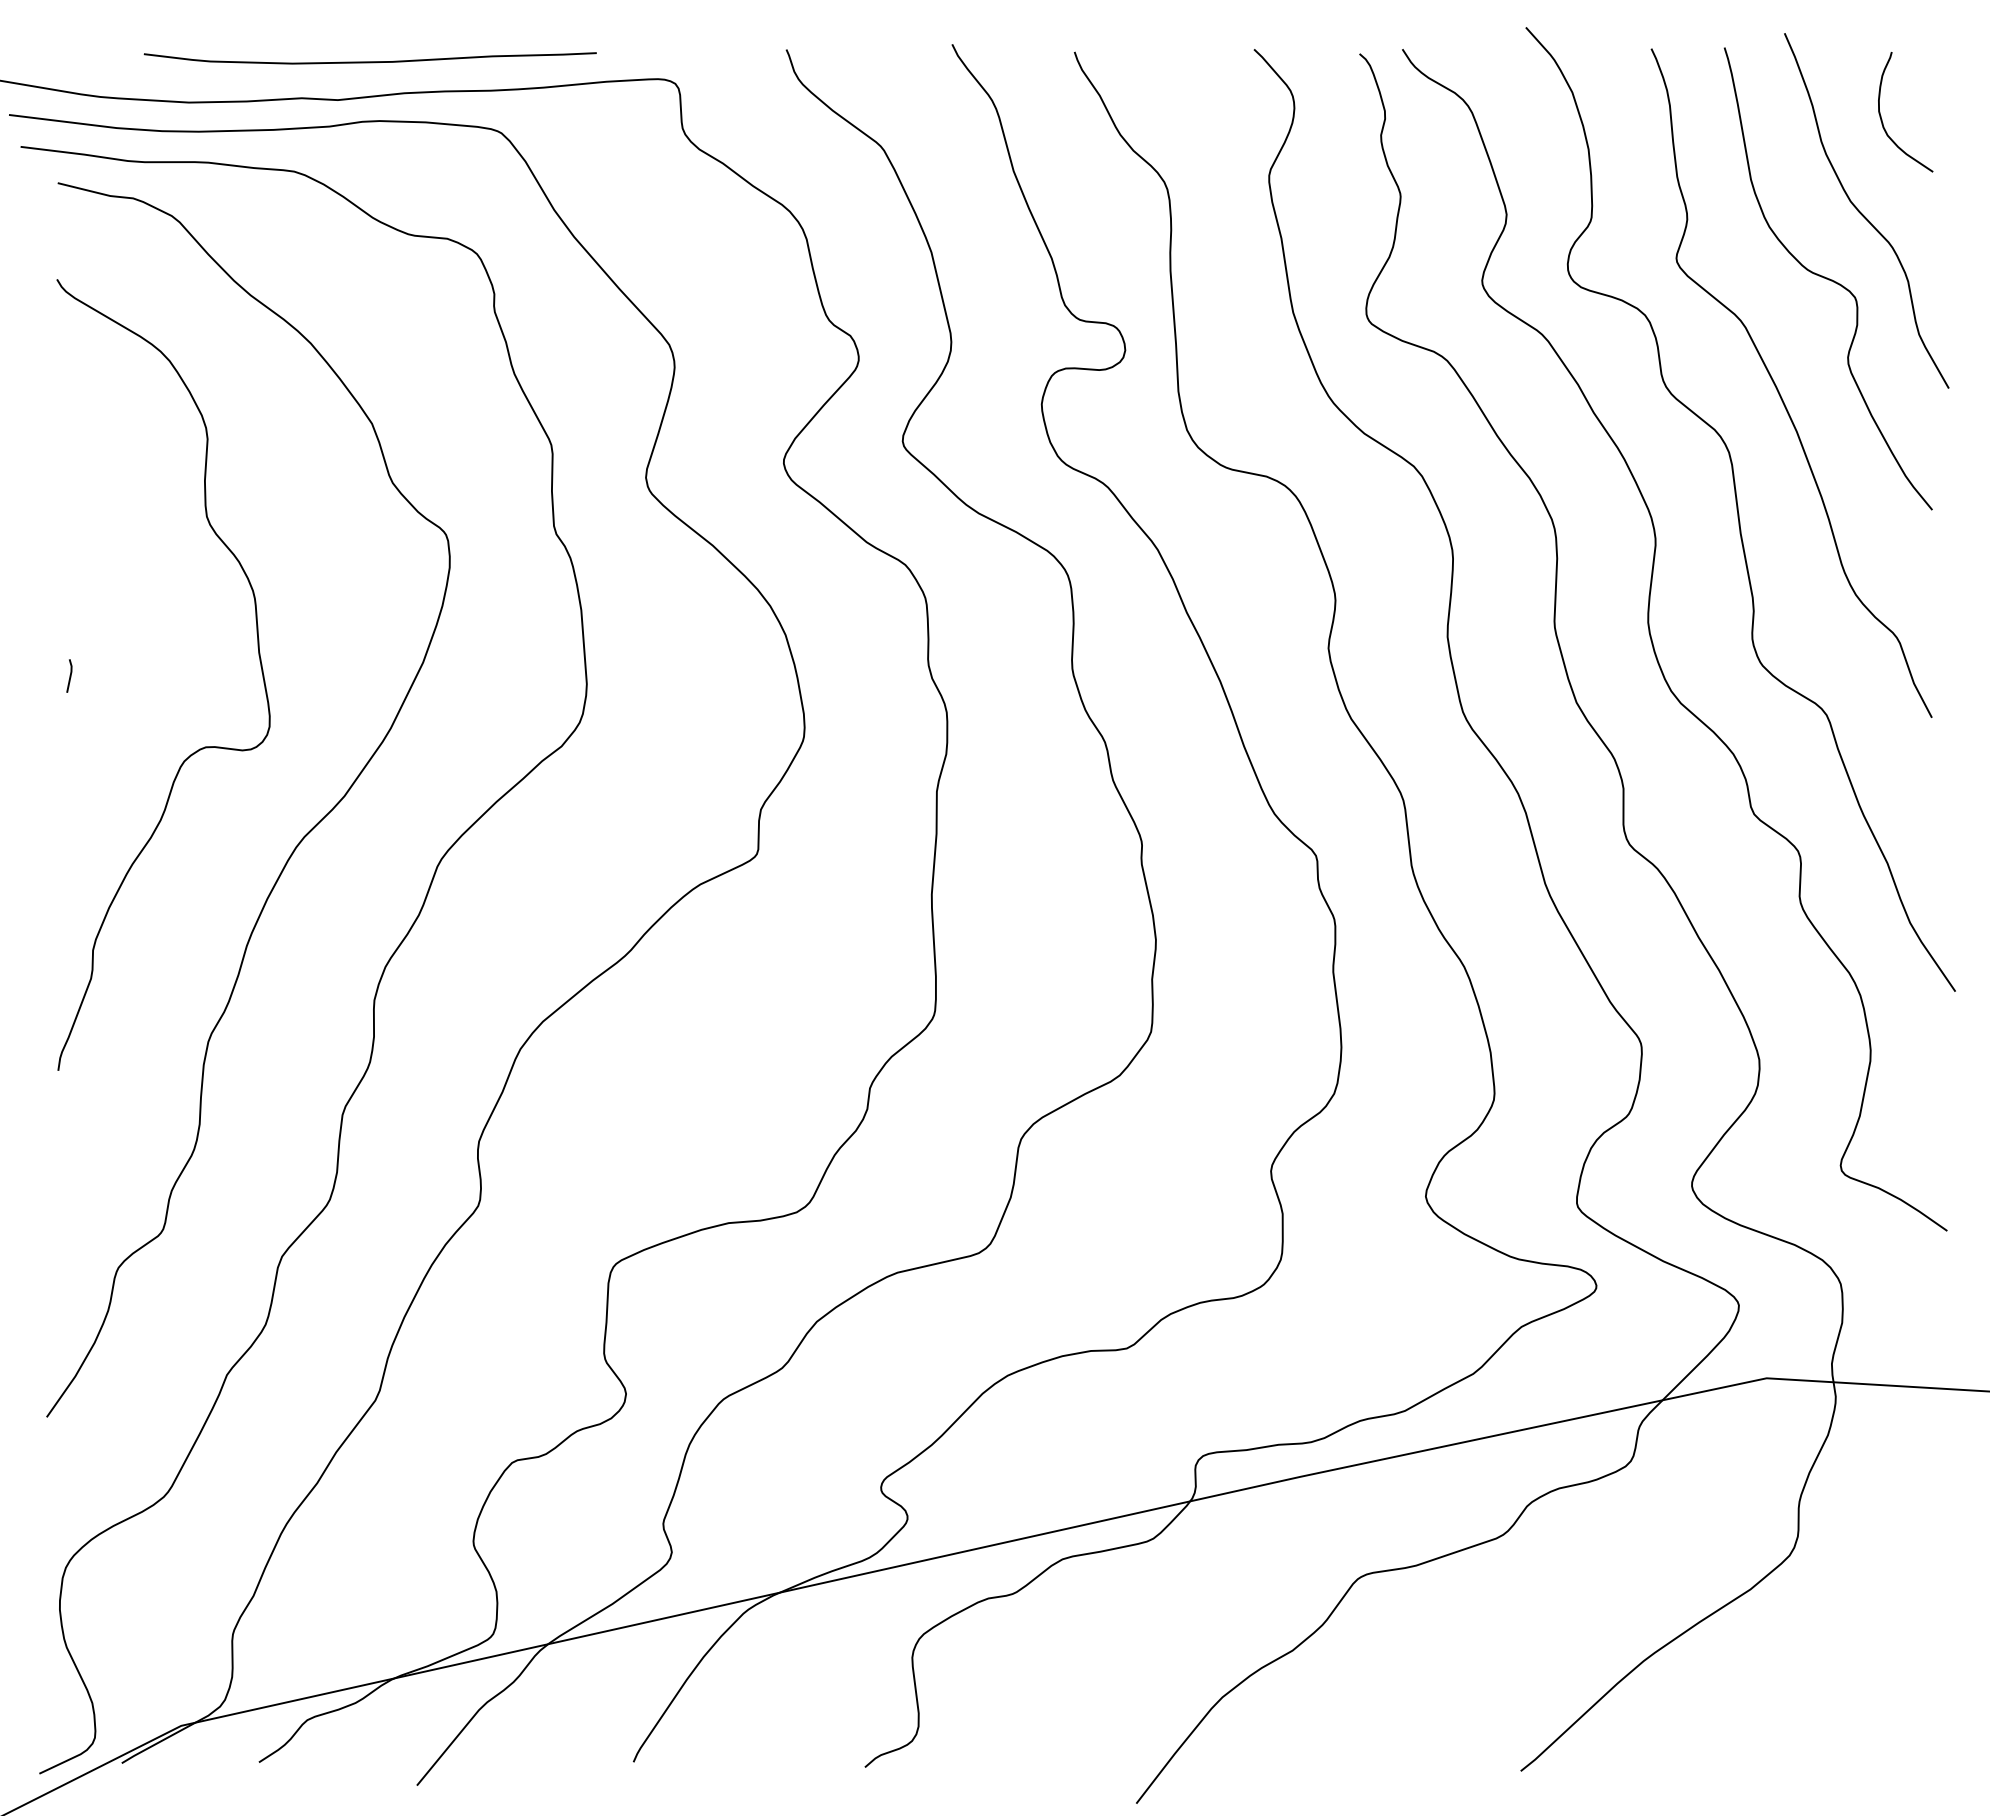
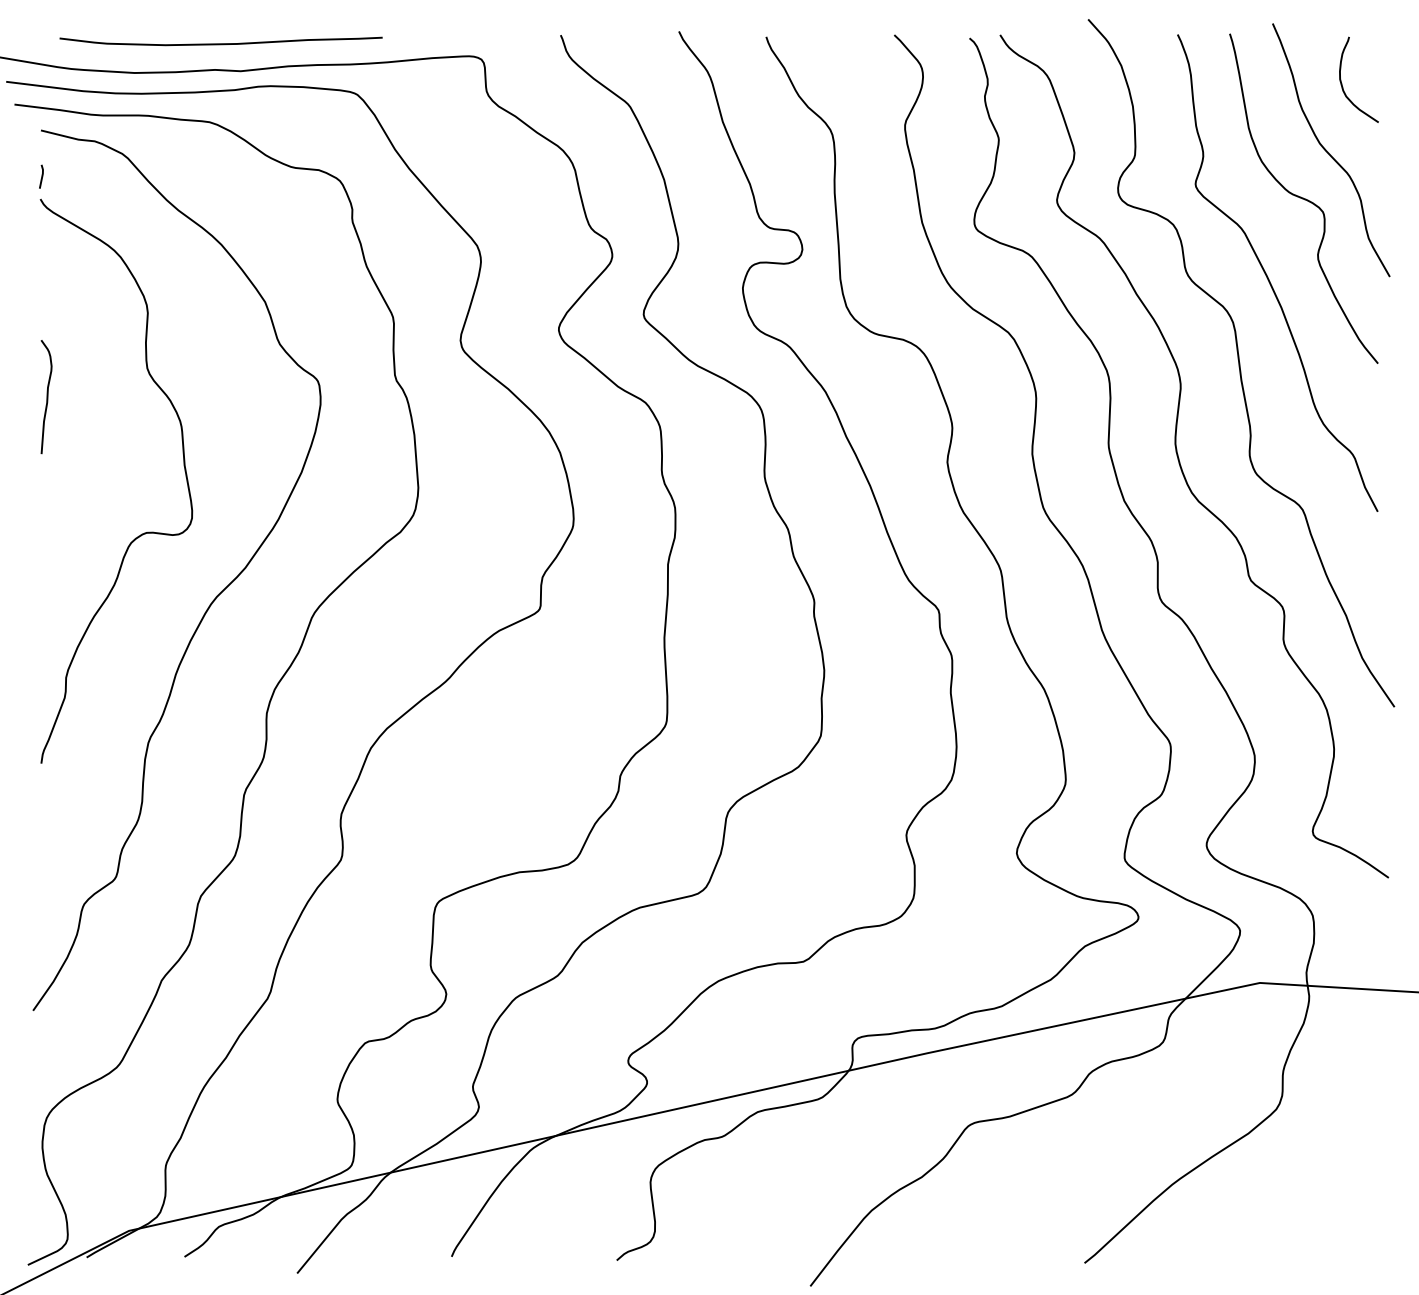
curve: (369, 61) -> (220, 43), moved
curve: (66, 556) -> (47, 396), added
line: (69, 675) -> (41, 176), moved

